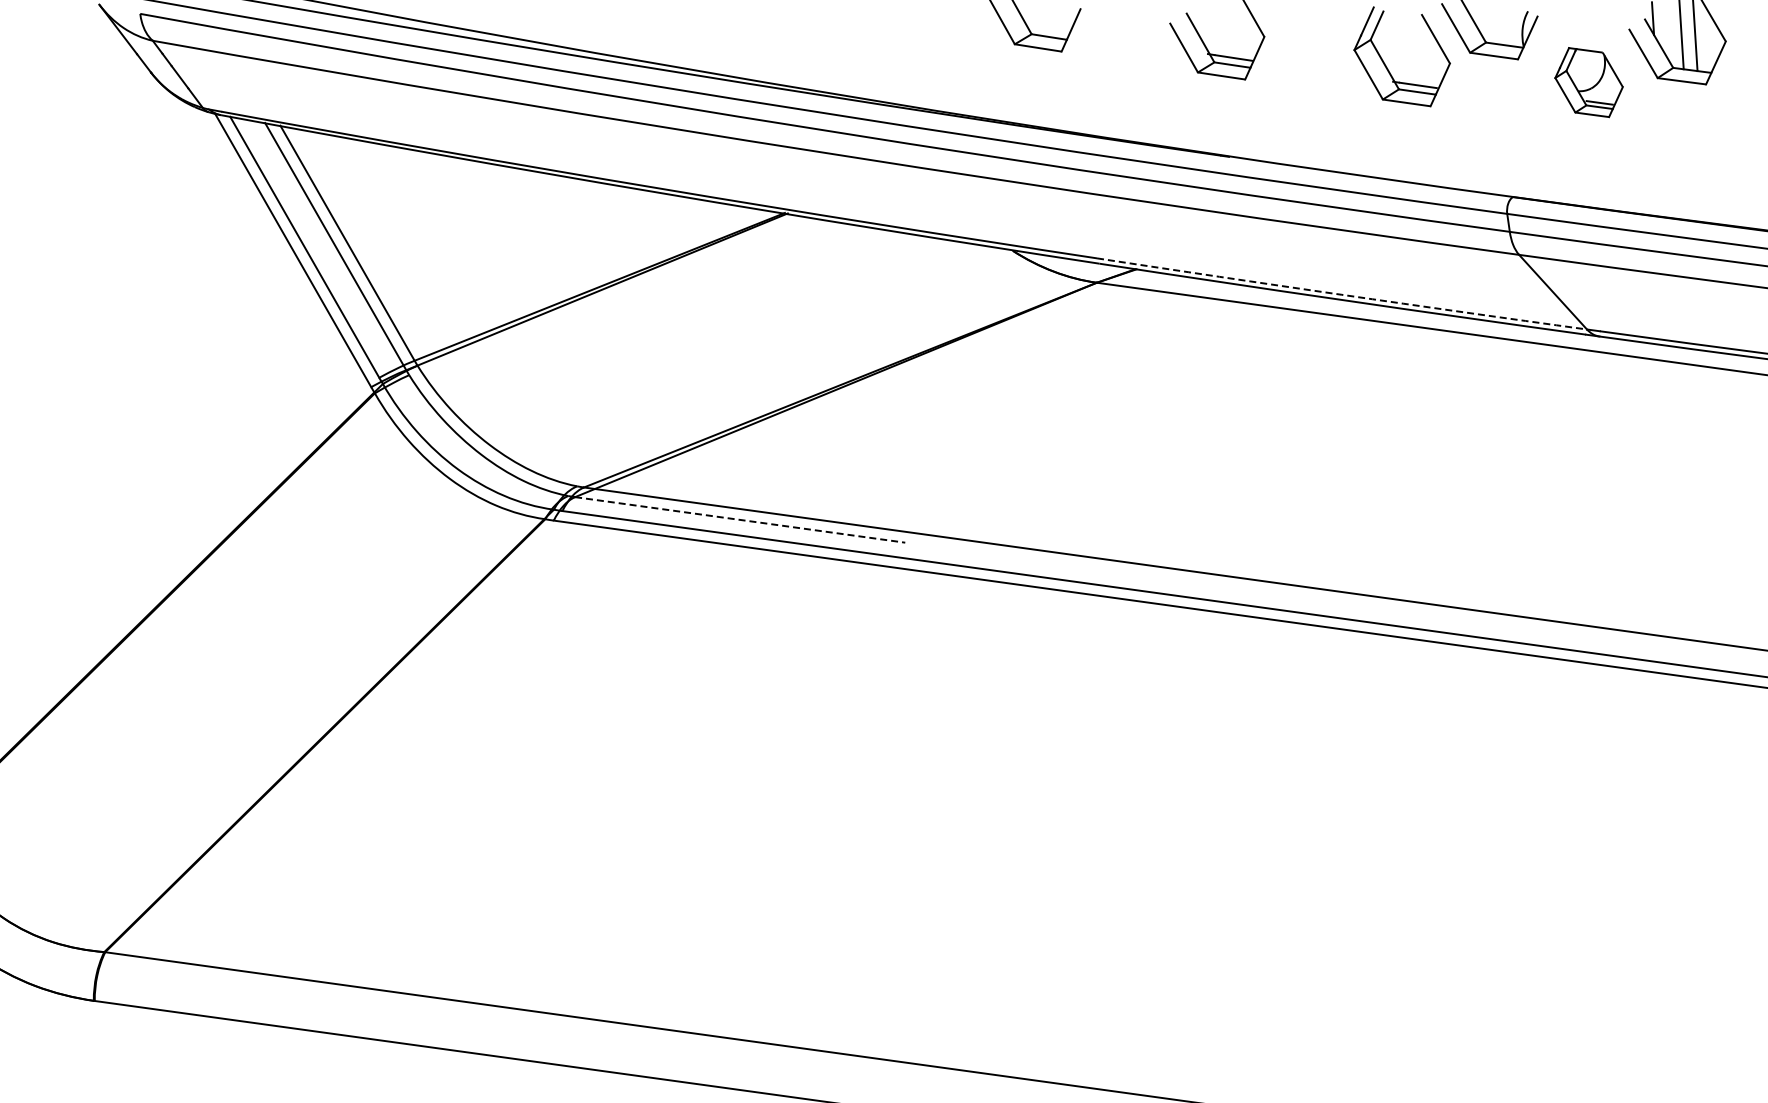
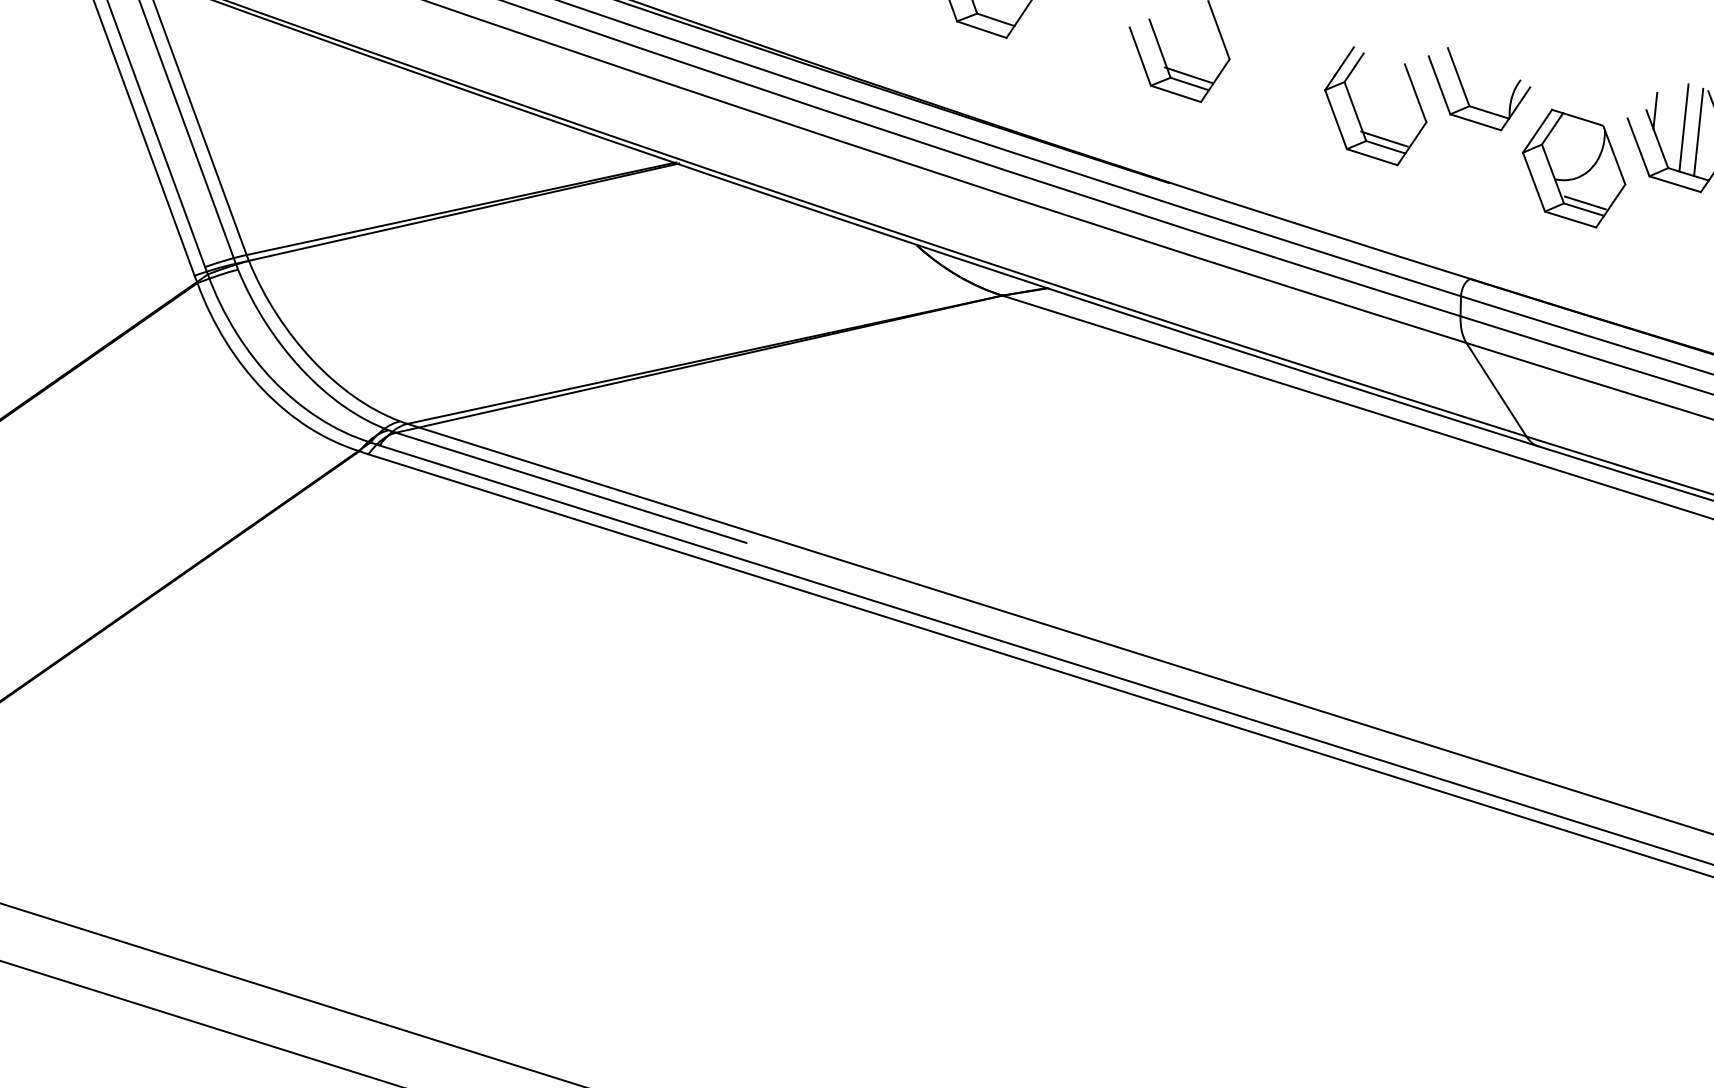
part: (1588, 82) -> (1573, 168), size x1.43
arc: (1341, 294) -> (1266, 353), dashed -> solid
line: (740, 519) -> (571, 487), dashed -> solid

